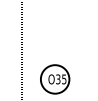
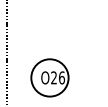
text: (61, 79) -> (58, 78), O35 -> O26

